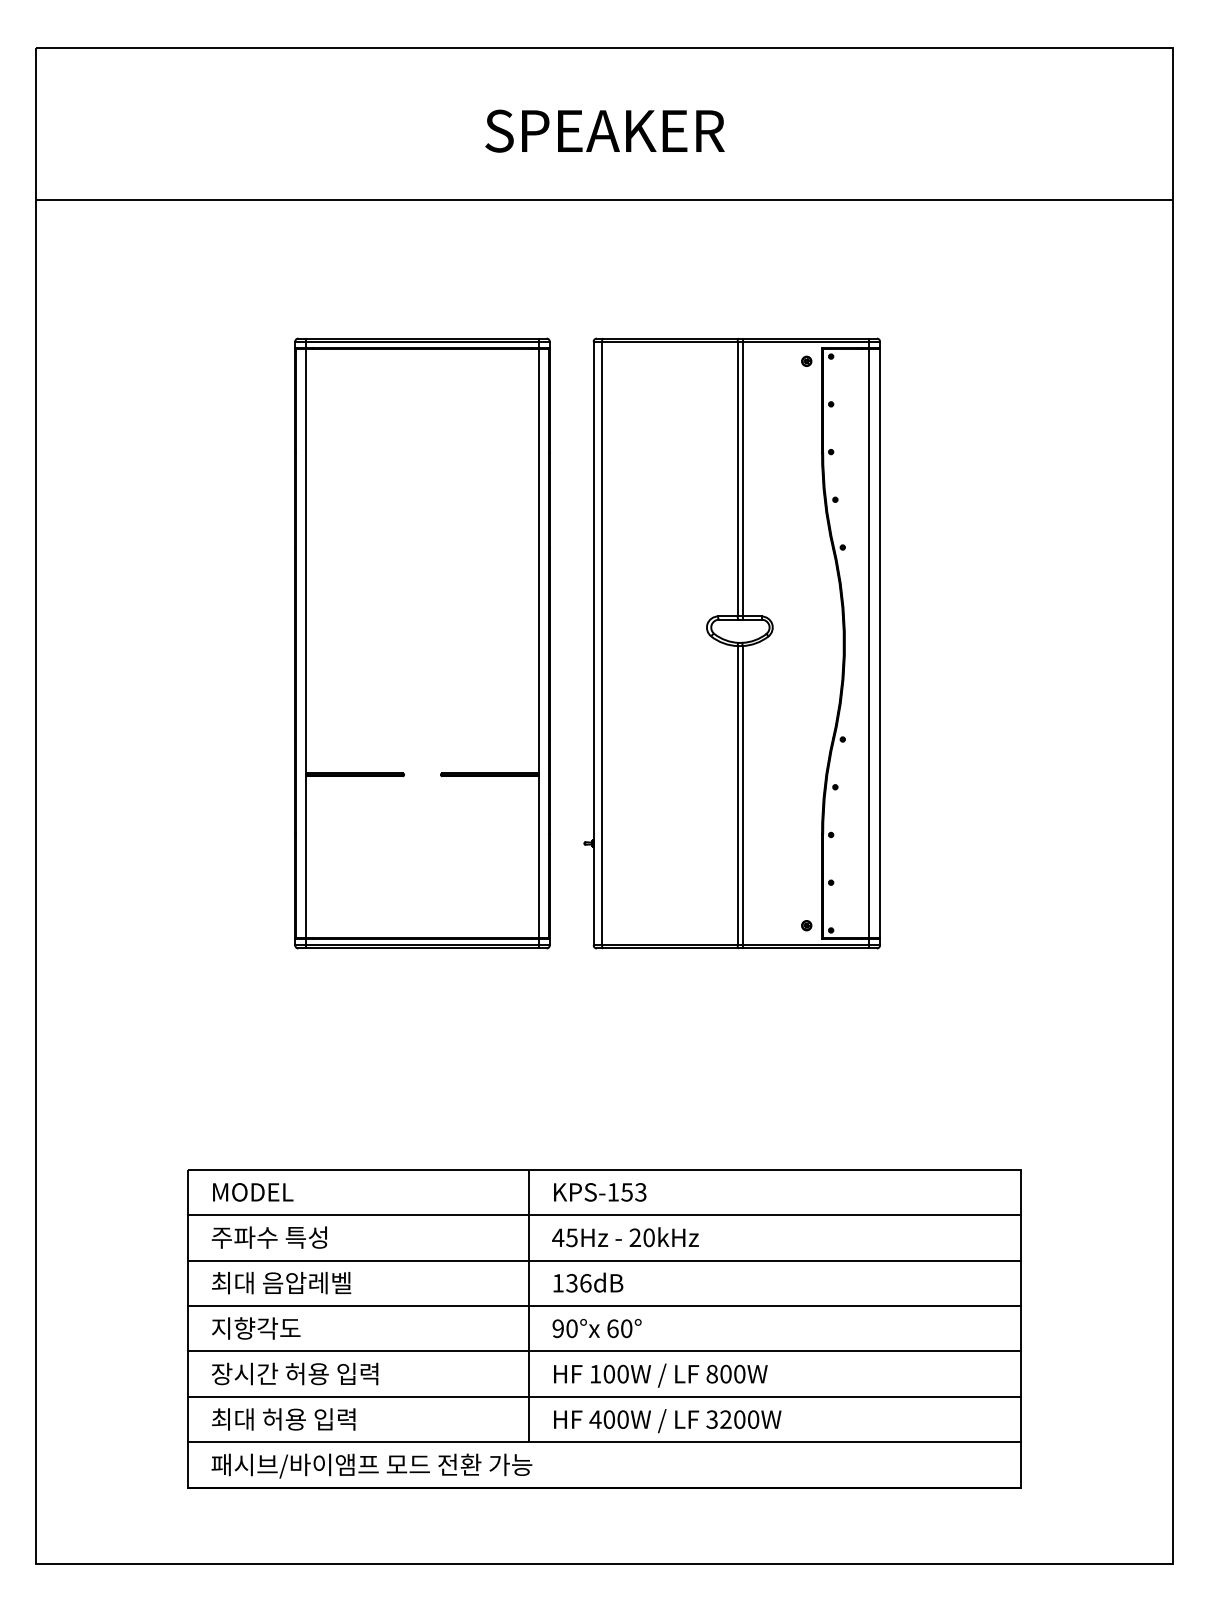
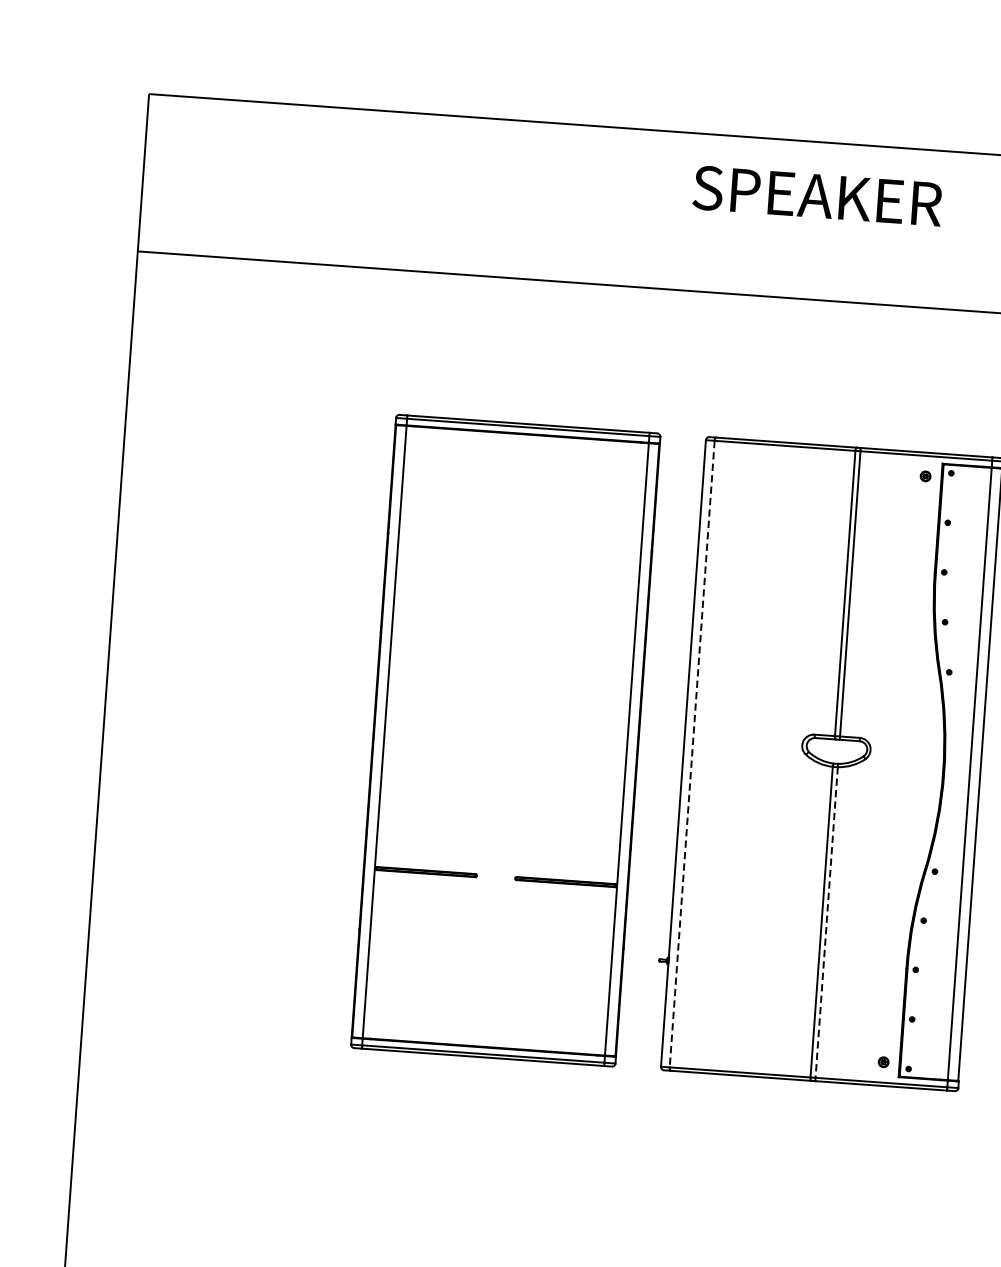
text: (604, 130) -> (817, 195), moved
line: (602, 643) -> (692, 754), solid -> dashed
line: (742, 795) -> (826, 922), solid -> dashed

